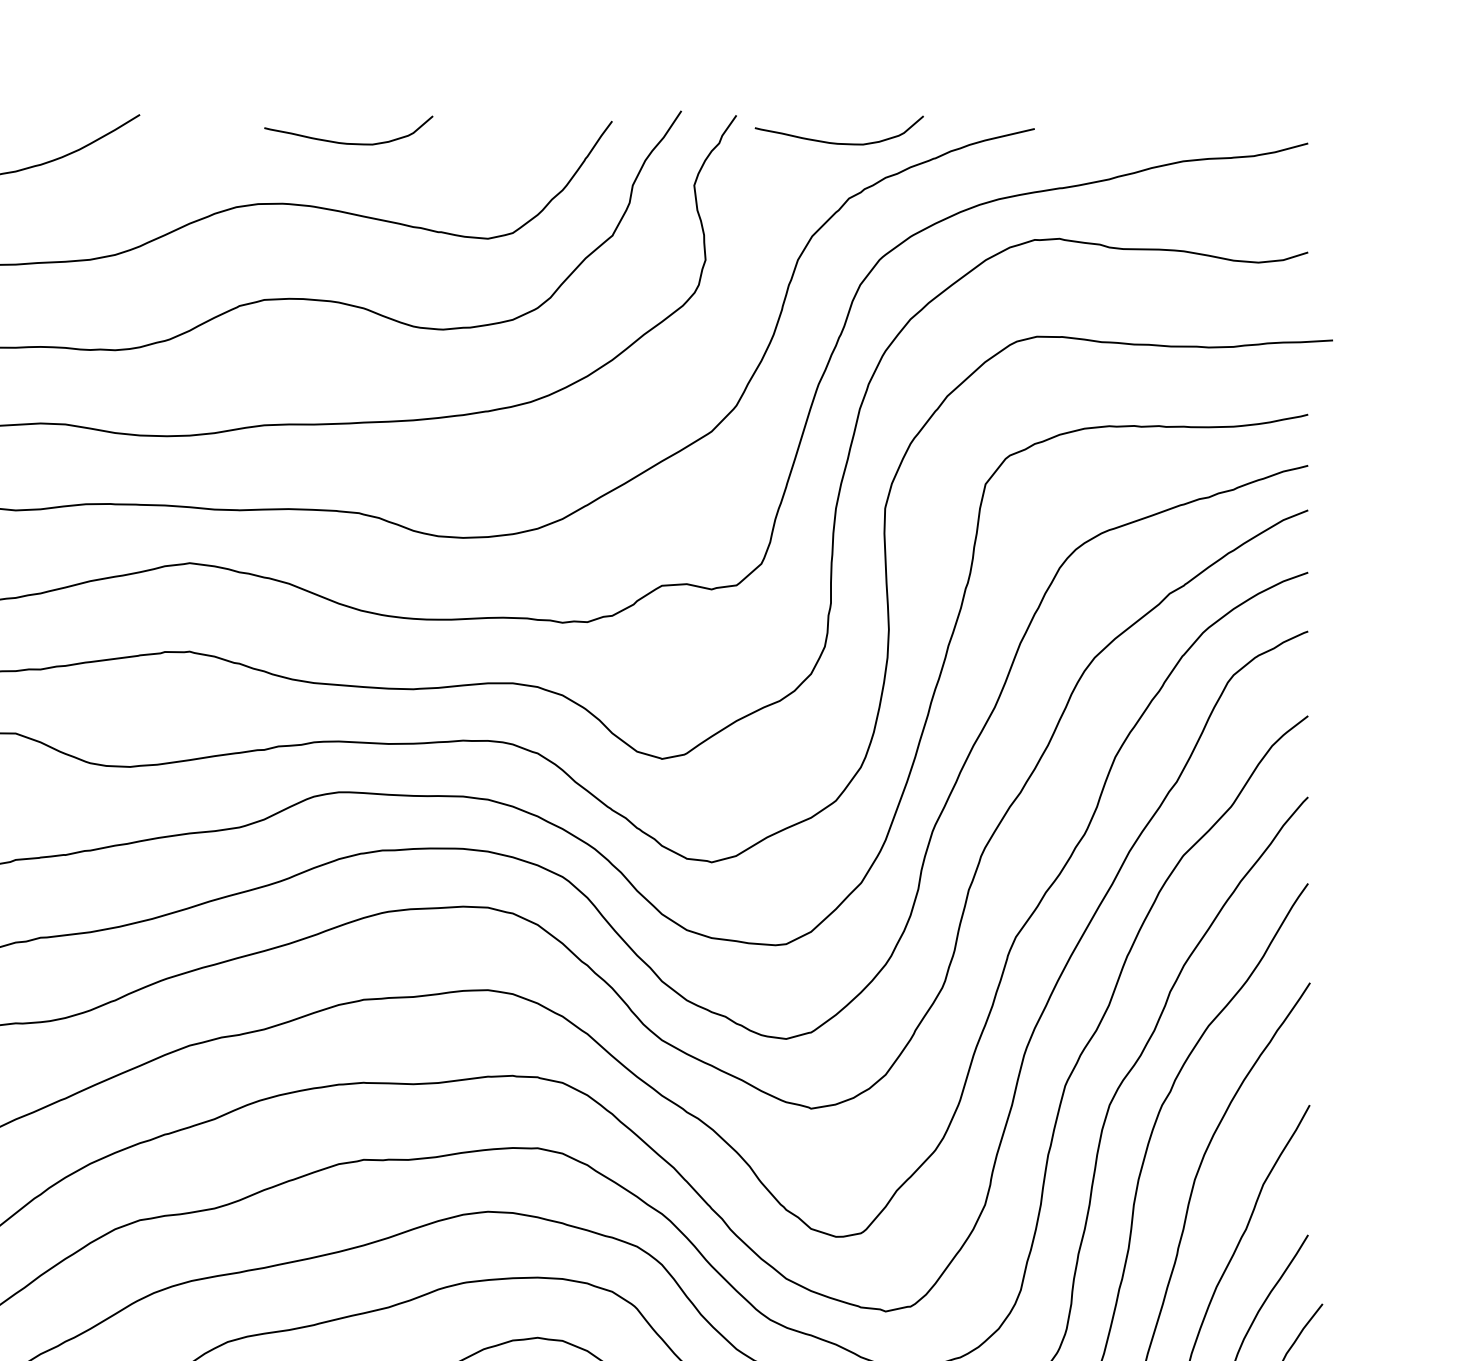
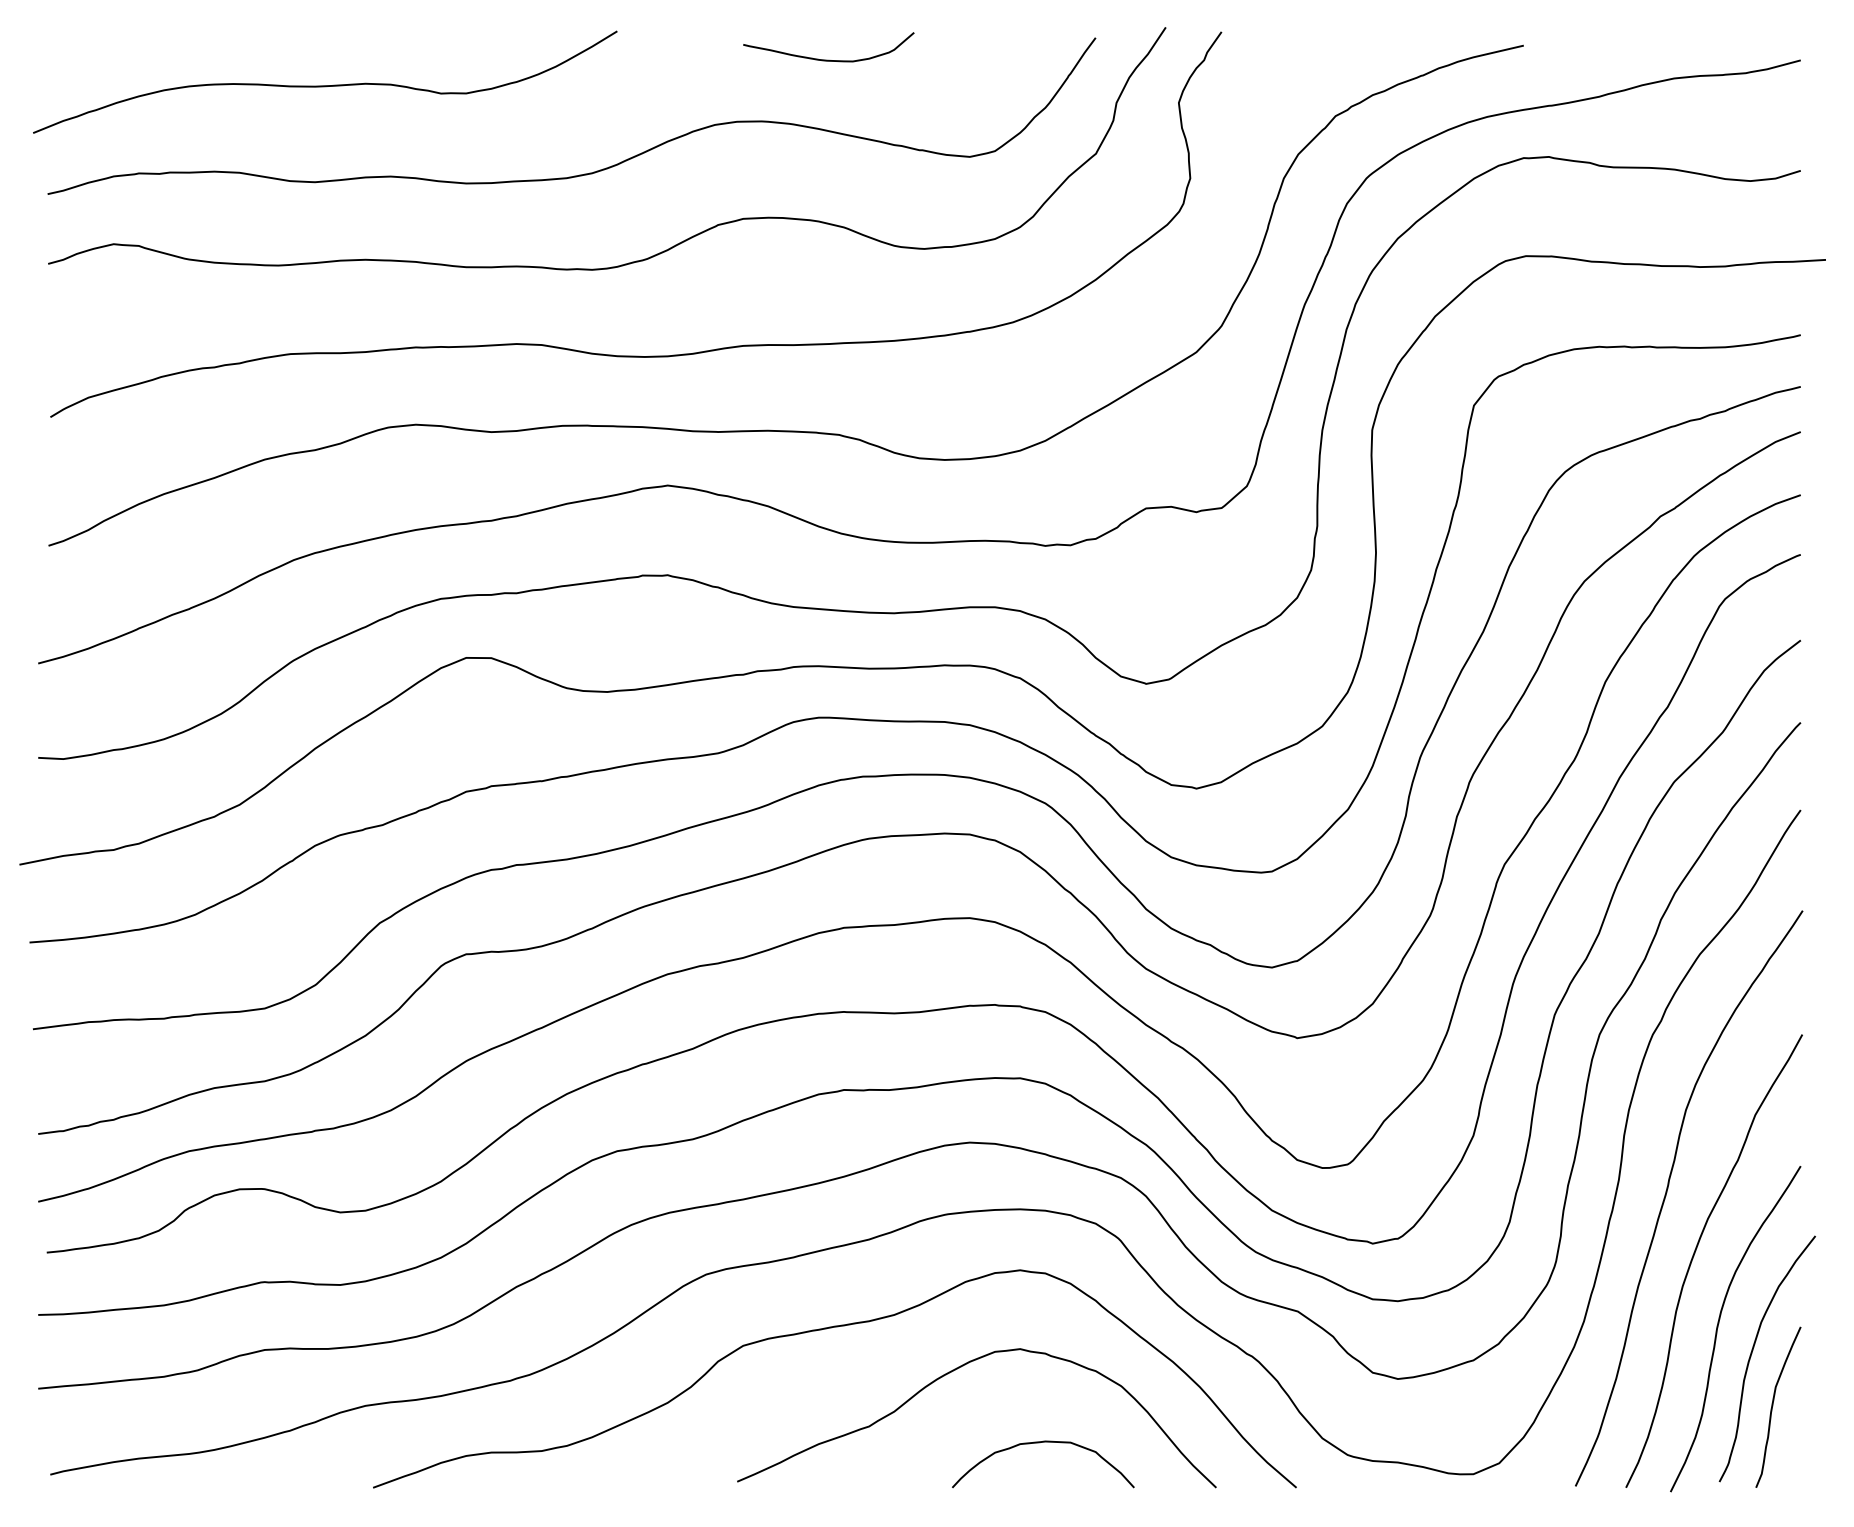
curve: (839, 142) -> (1325, 59), removed

